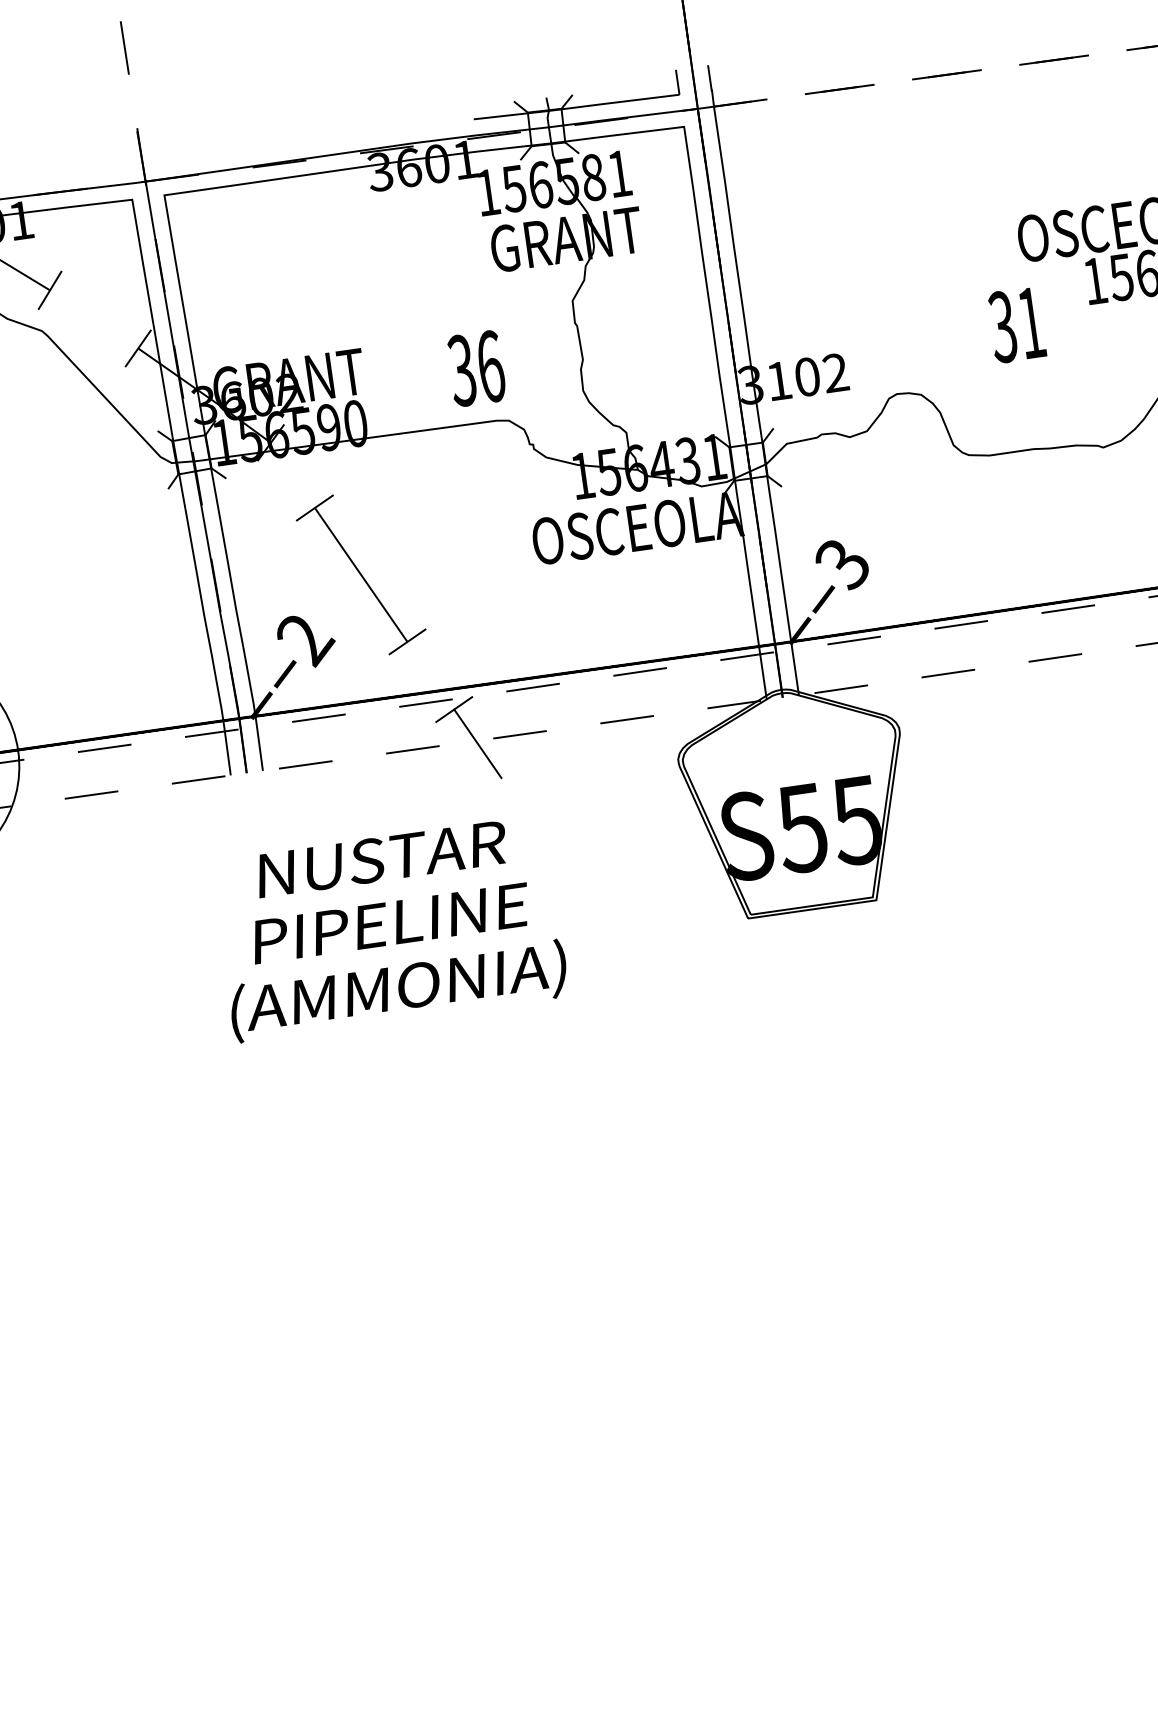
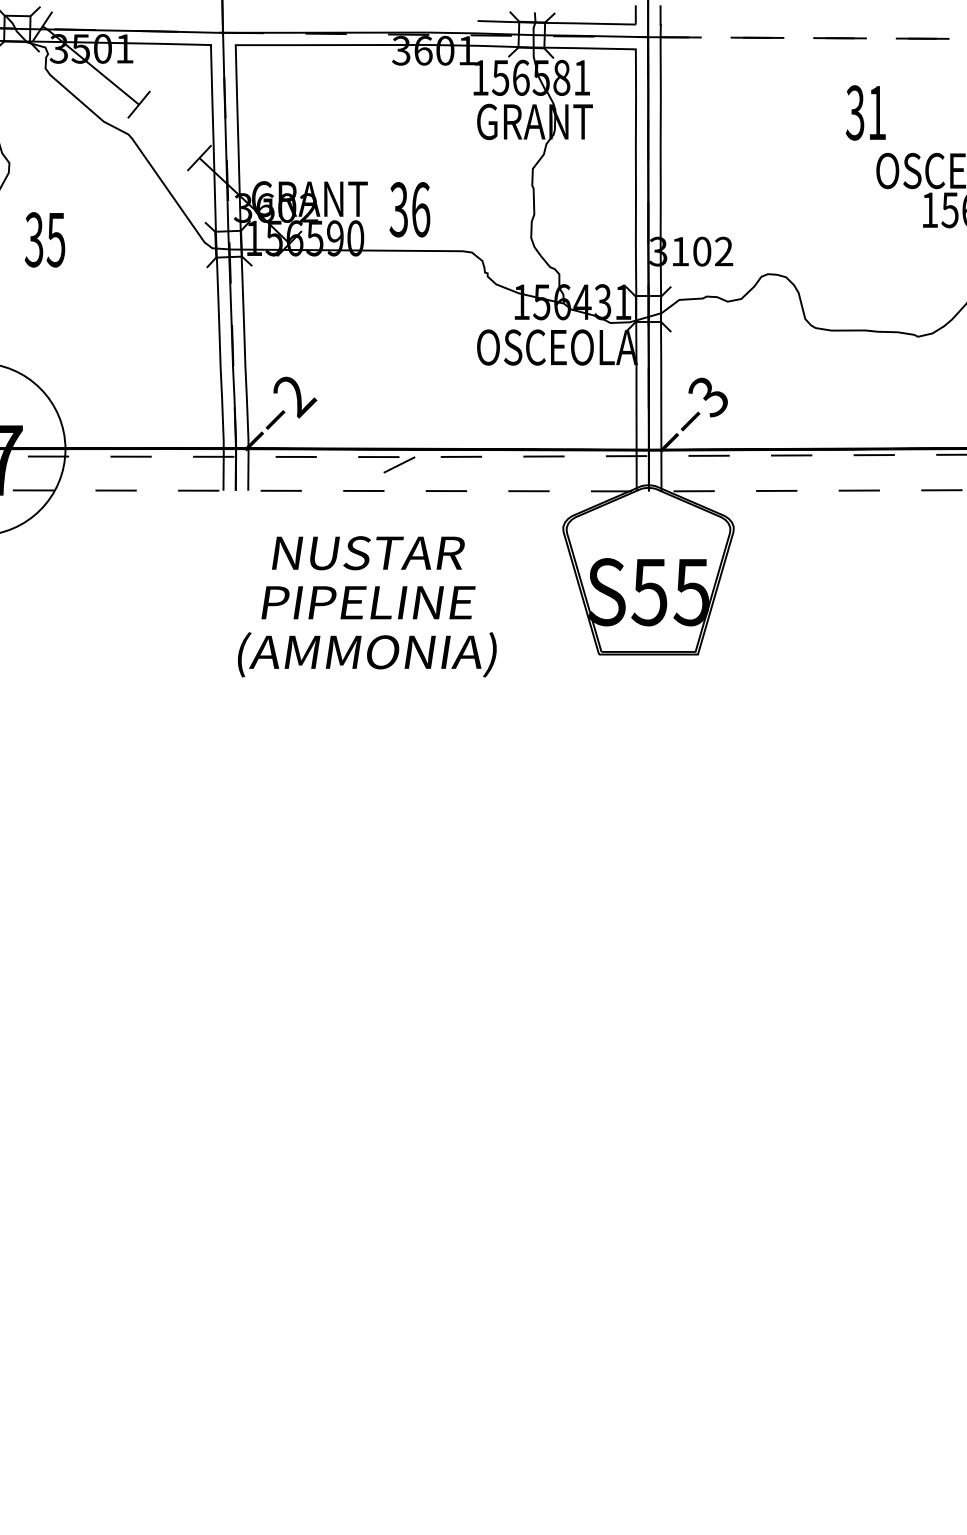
text: (1016, 324) -> (865, 112), moved
text: (475, 368) -> (409, 209), moved
part: (361, 575) -> (343, 353), removed
line: (477, 742) -> (413, 492), removed
text: (390, 928) -> (367, 606), moved

